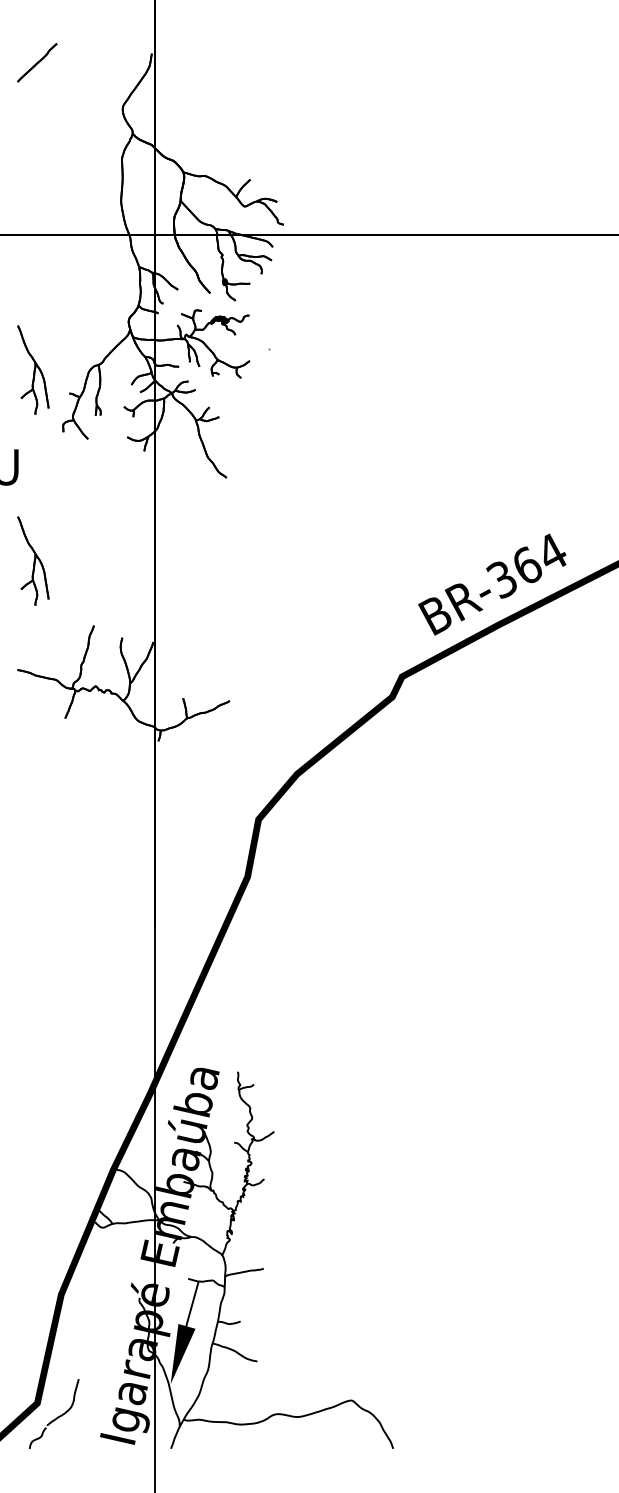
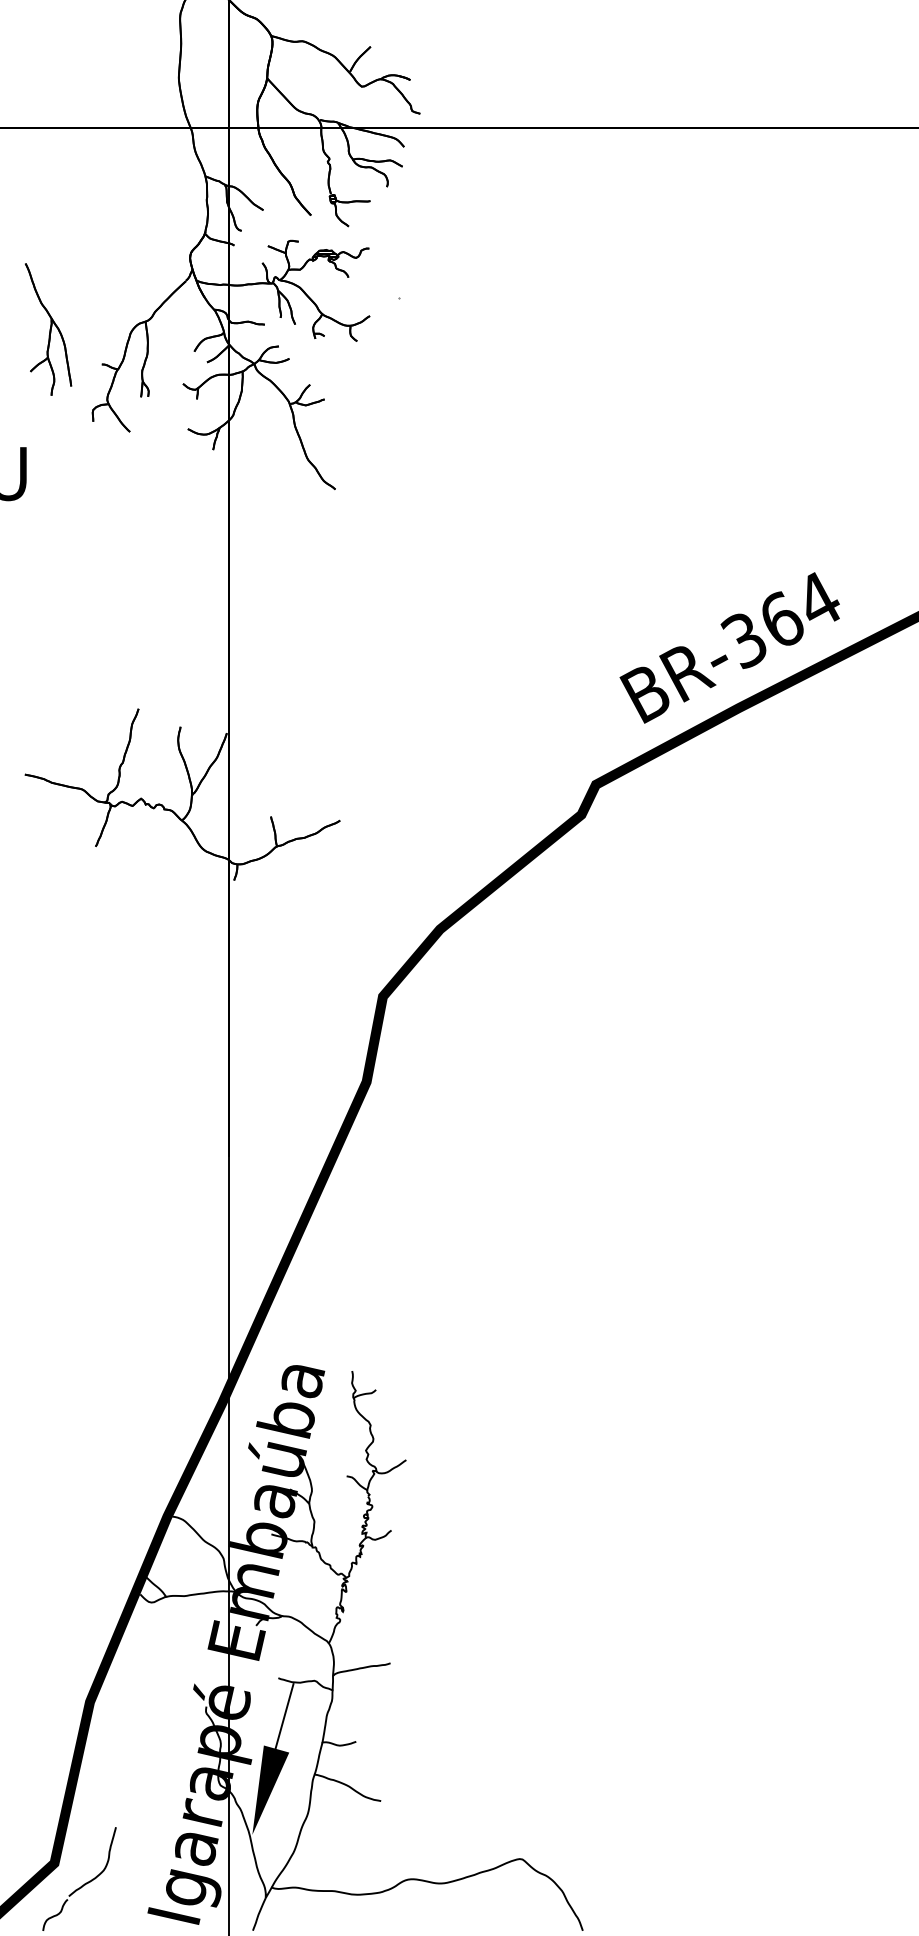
part: (33, 560) -> (48, 612), removed

